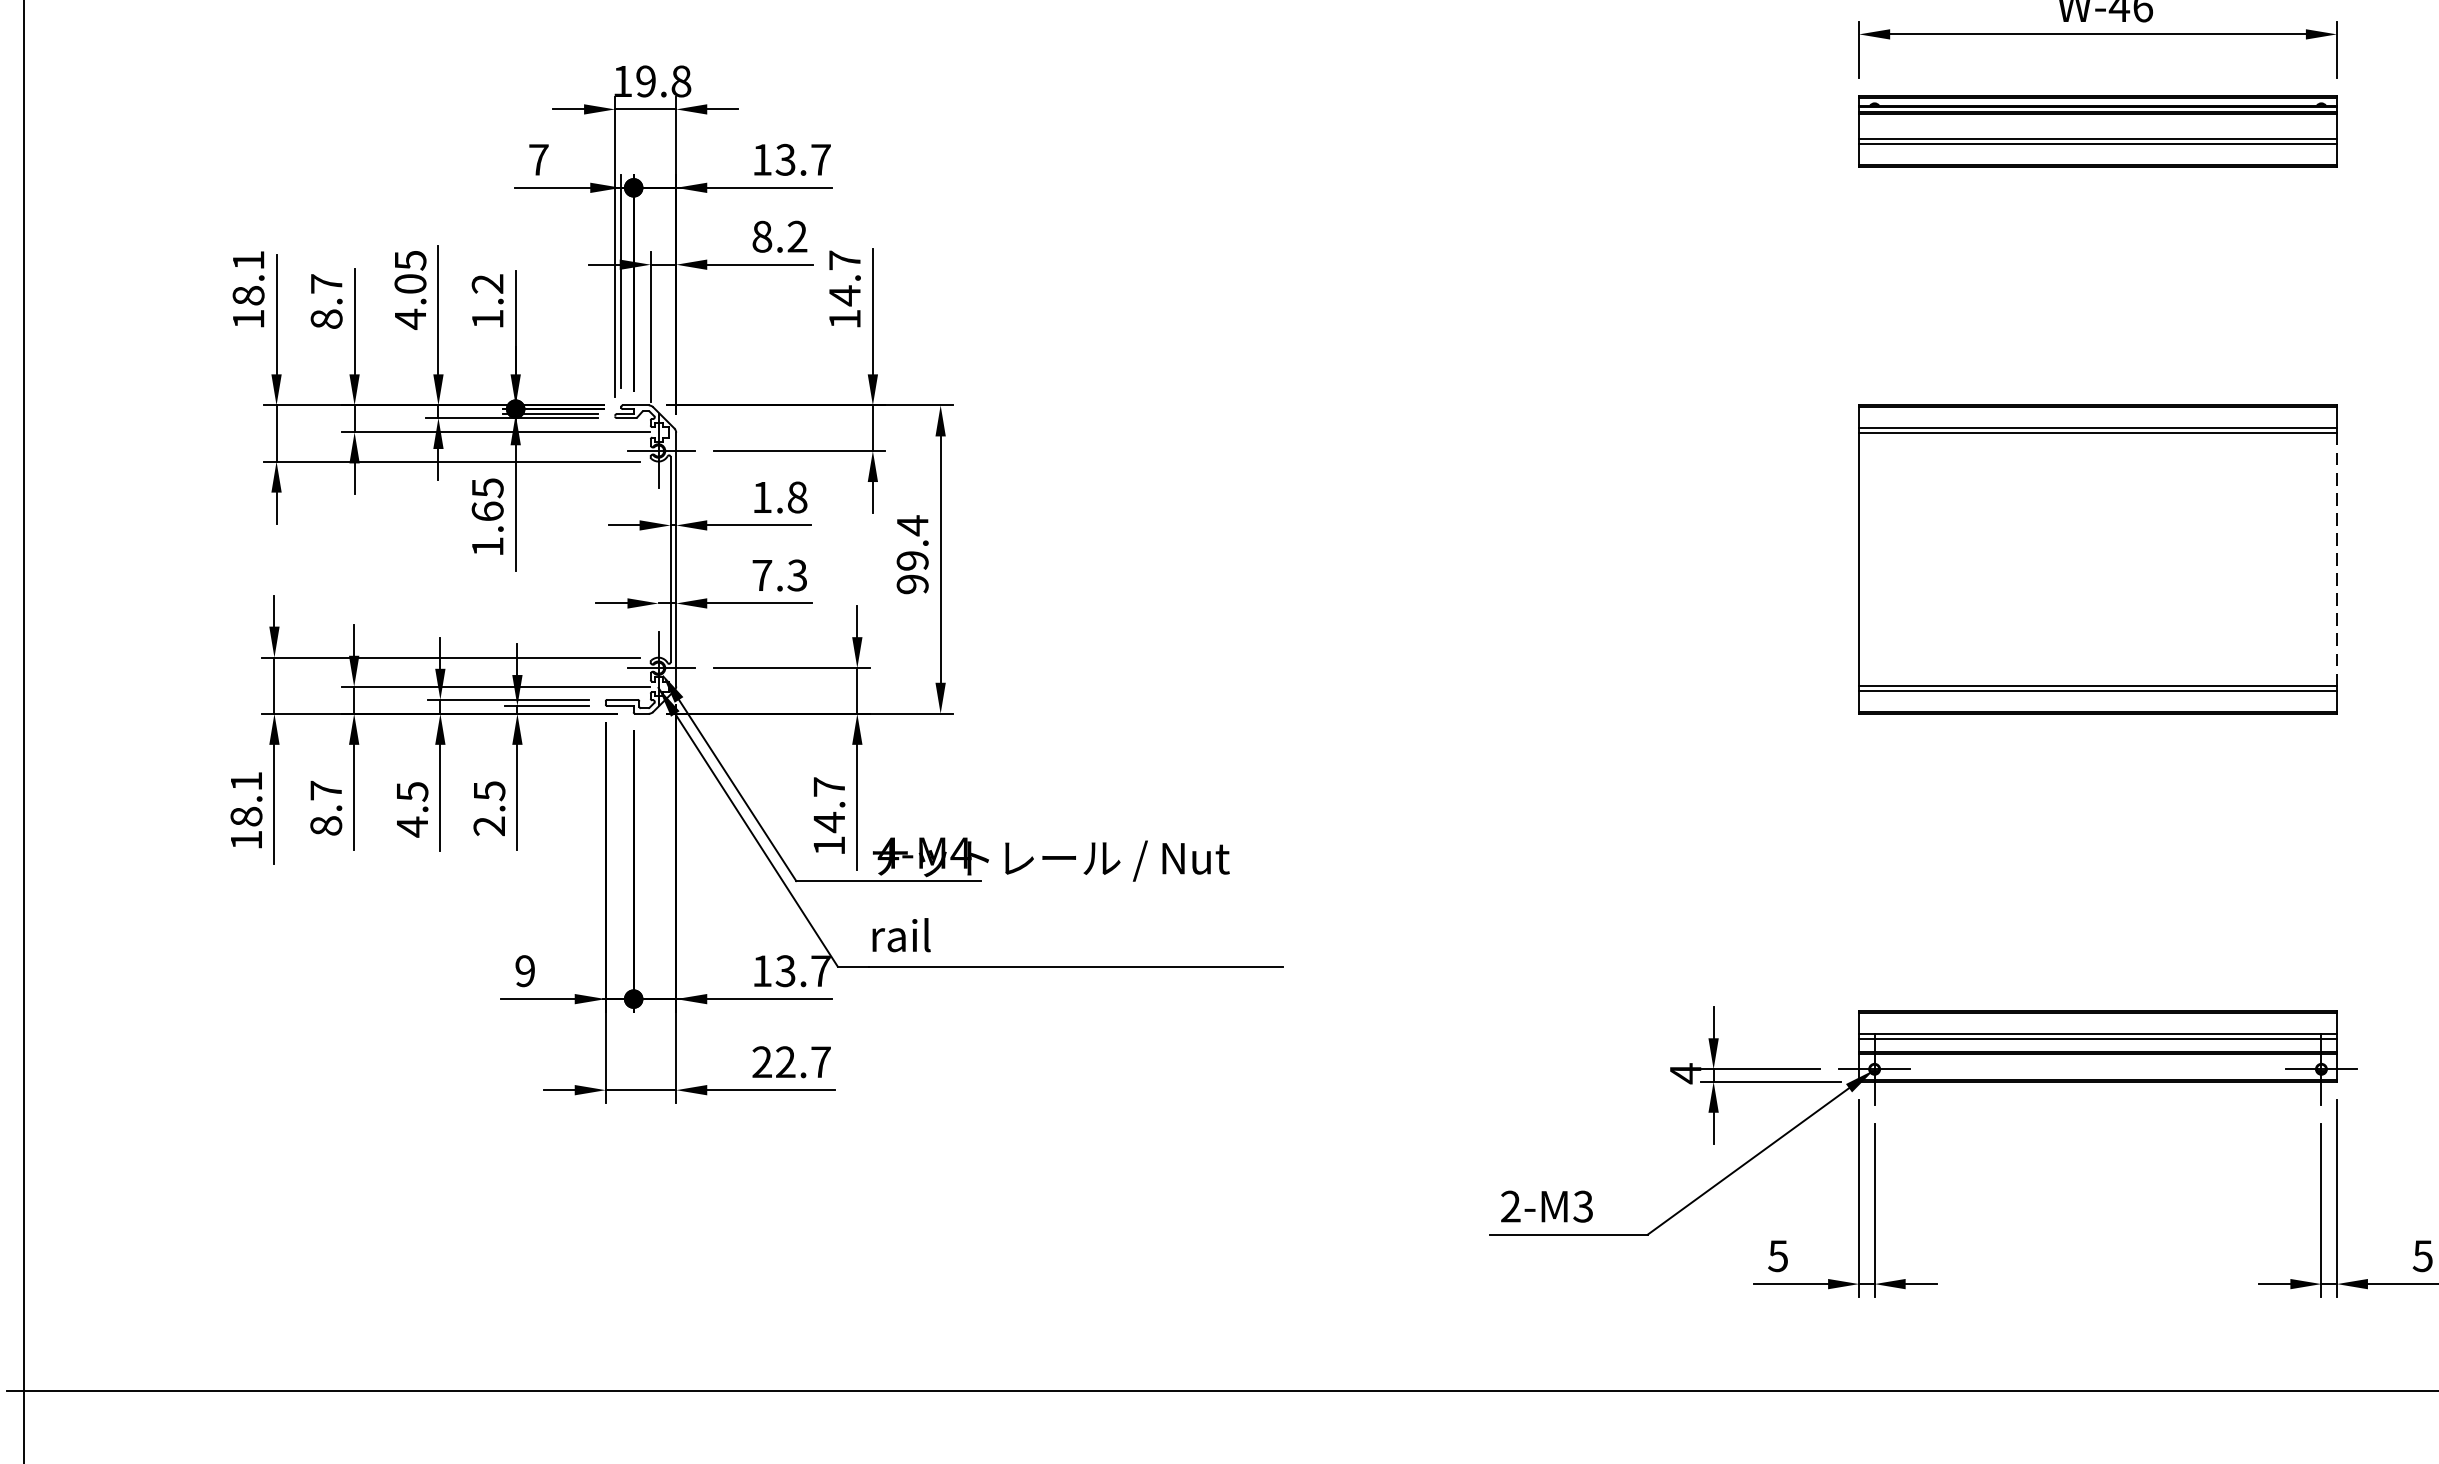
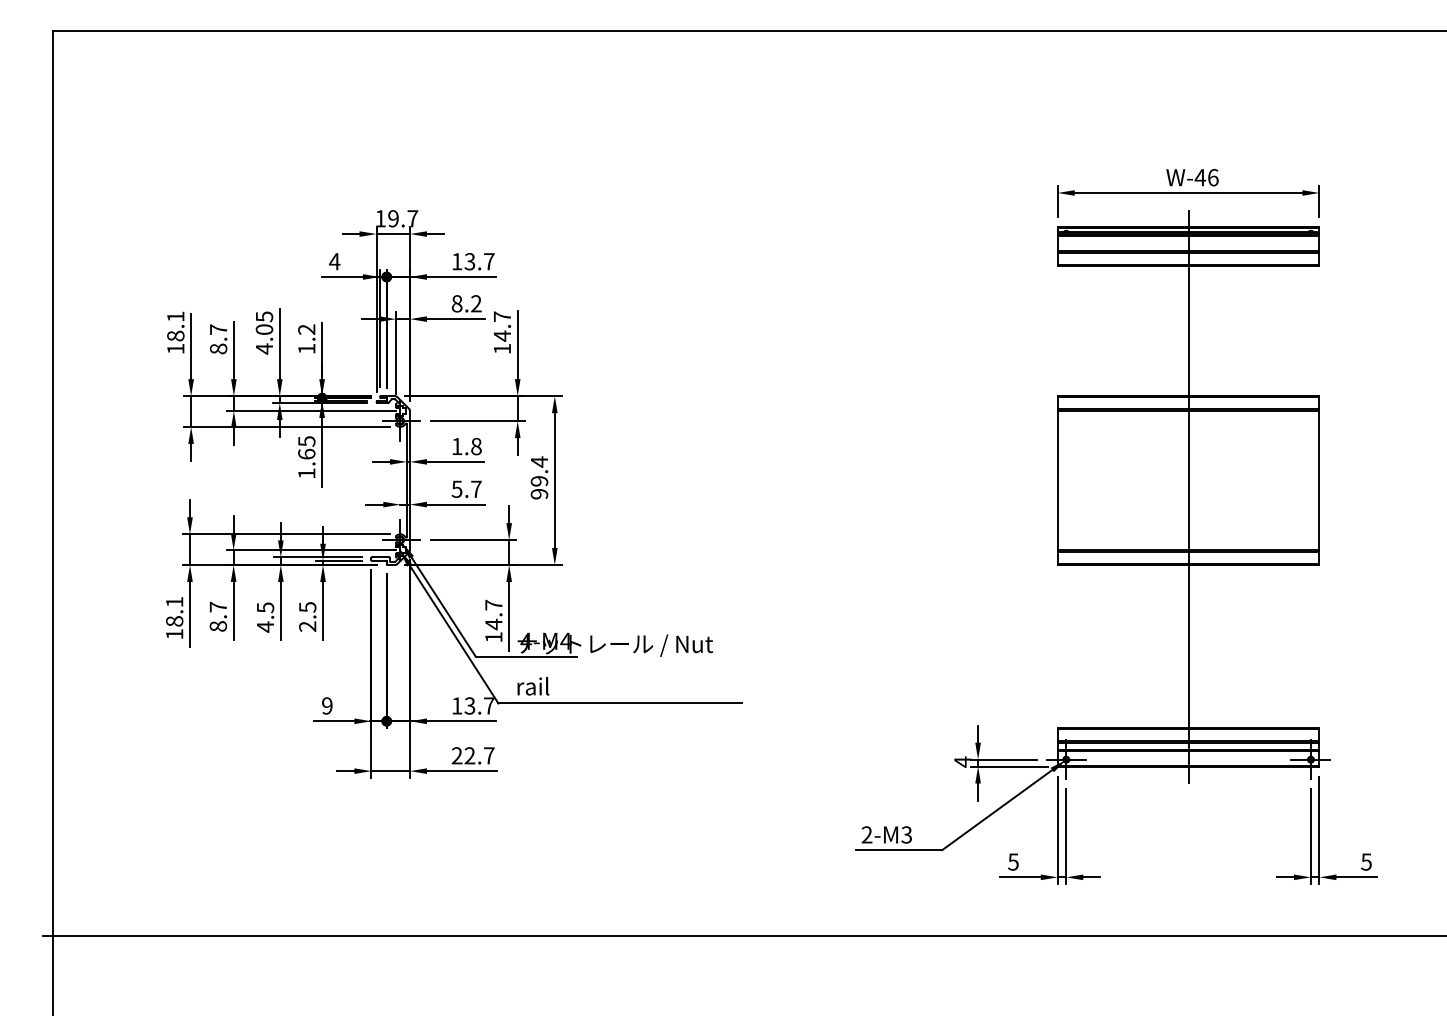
text: (680, 80) -> (412, 218), 19.8 -> 19.7
text: (538, 159) -> (334, 261), 7 -> 4
line: (2337, 559) -> (1319, 480), dashed -> solid
text: (779, 575) -> (466, 489), 7.3 -> 5.7
line: (2097, 588) -> (1188, 496), added

